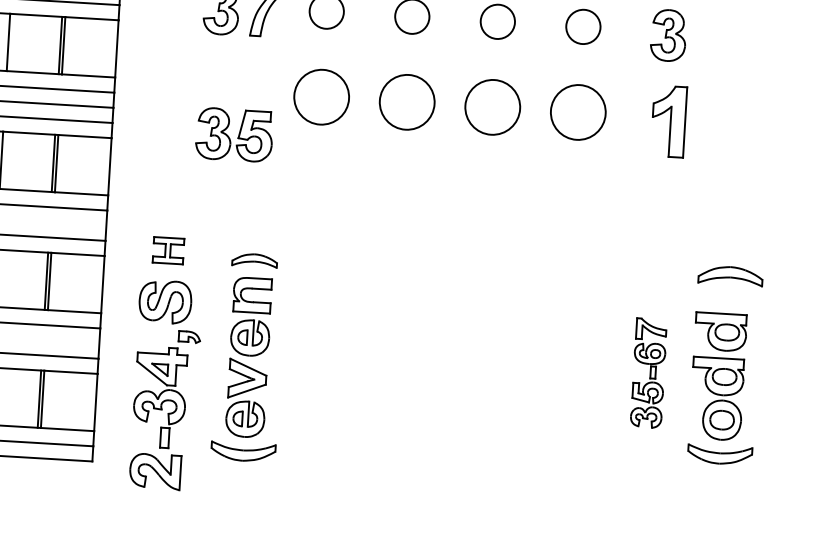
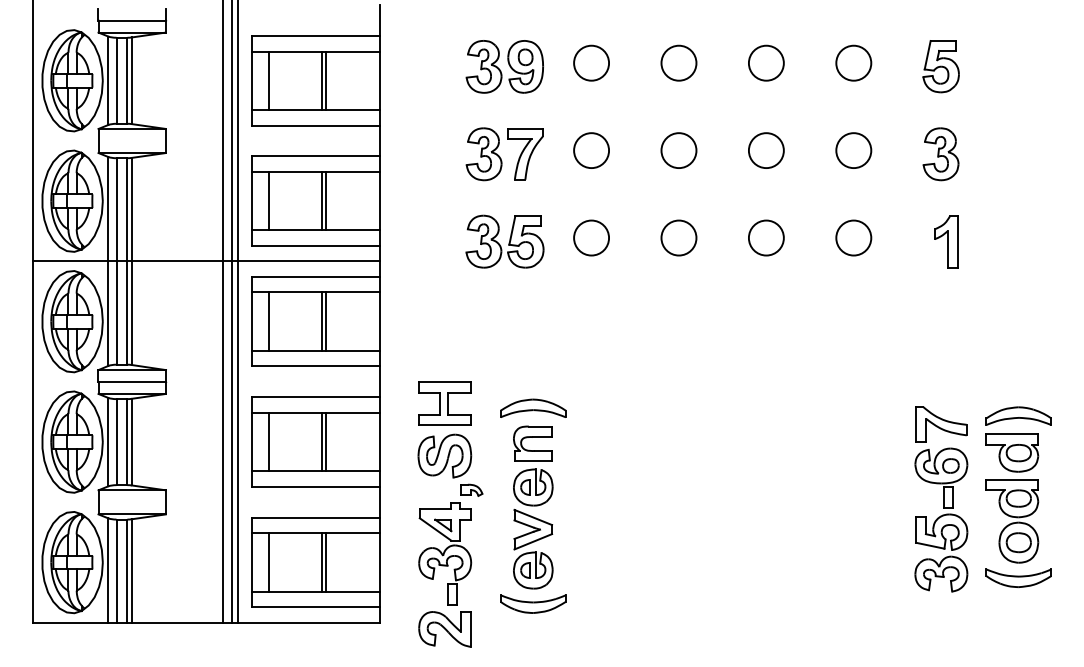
circle: (321, 96) -> (591, 237), size x0.62
circle: (406, 101) -> (678, 237), size x0.62
circle: (491, 106) -> (765, 237), size x0.62
circle: (578, 111) -> (853, 237), size x0.62
part: (668, 121) -> (946, 241), size x0.71
part: (233, 134) -> (504, 241), moved
part: (168, 250) -> (444, 403), size x1.67
part: (255, 259) -> (533, 407), size x1.43
part: (730, 275) -> (1018, 415), moved
part: (648, 373) -> (941, 499), size x1.67

